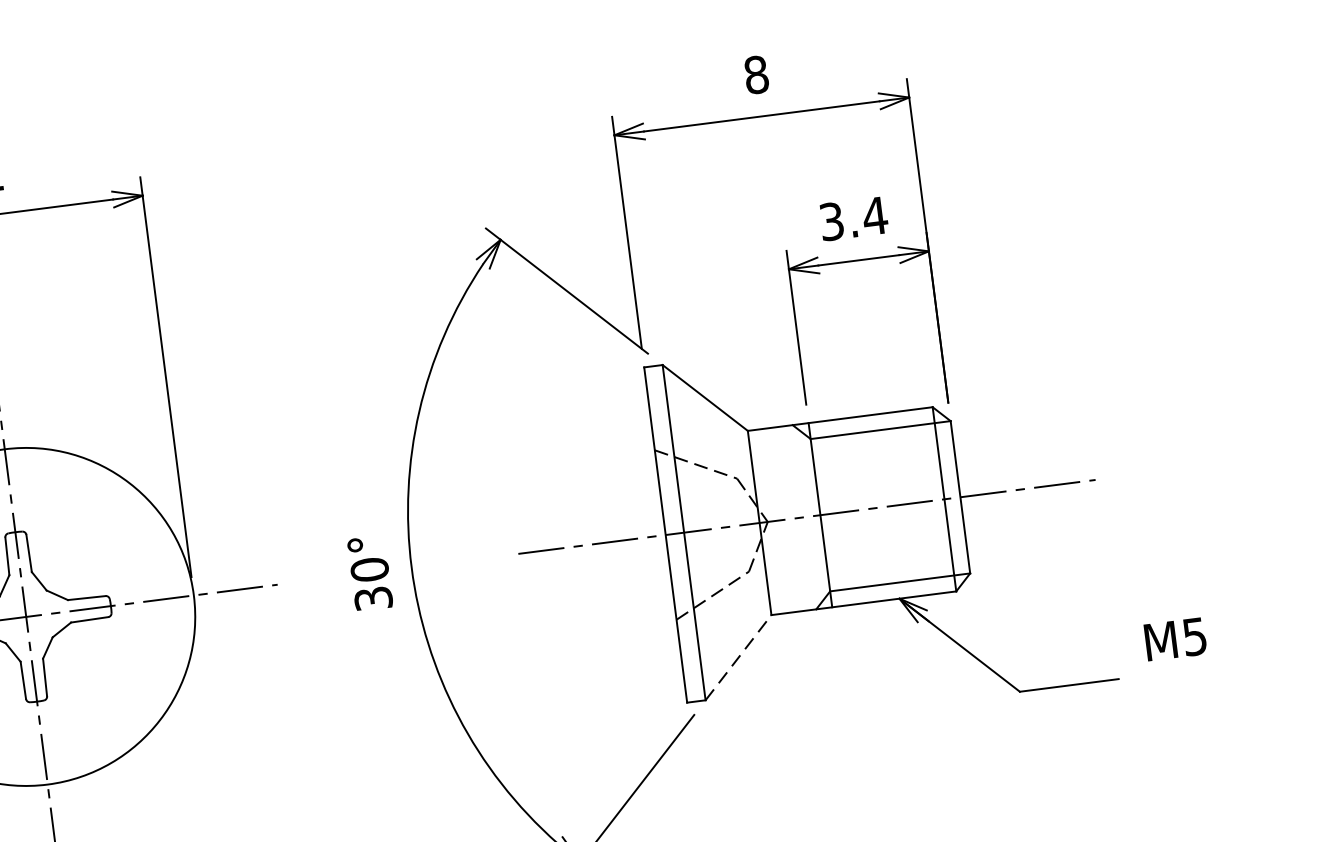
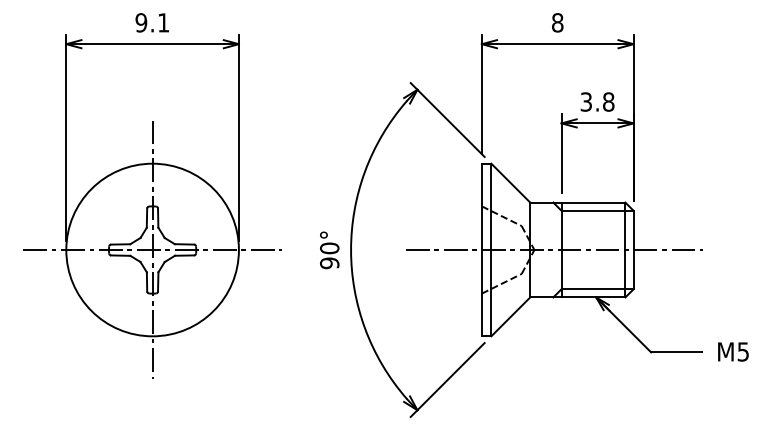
text: (874, 215) -> (608, 101), 3.4 -> 3.8
text: (373, 599) -> (329, 263), 30° -> 90°
text: (1175, 638) -> (733, 351), moved
line: (739, 656) -> (511, 316), dashed -> solid

